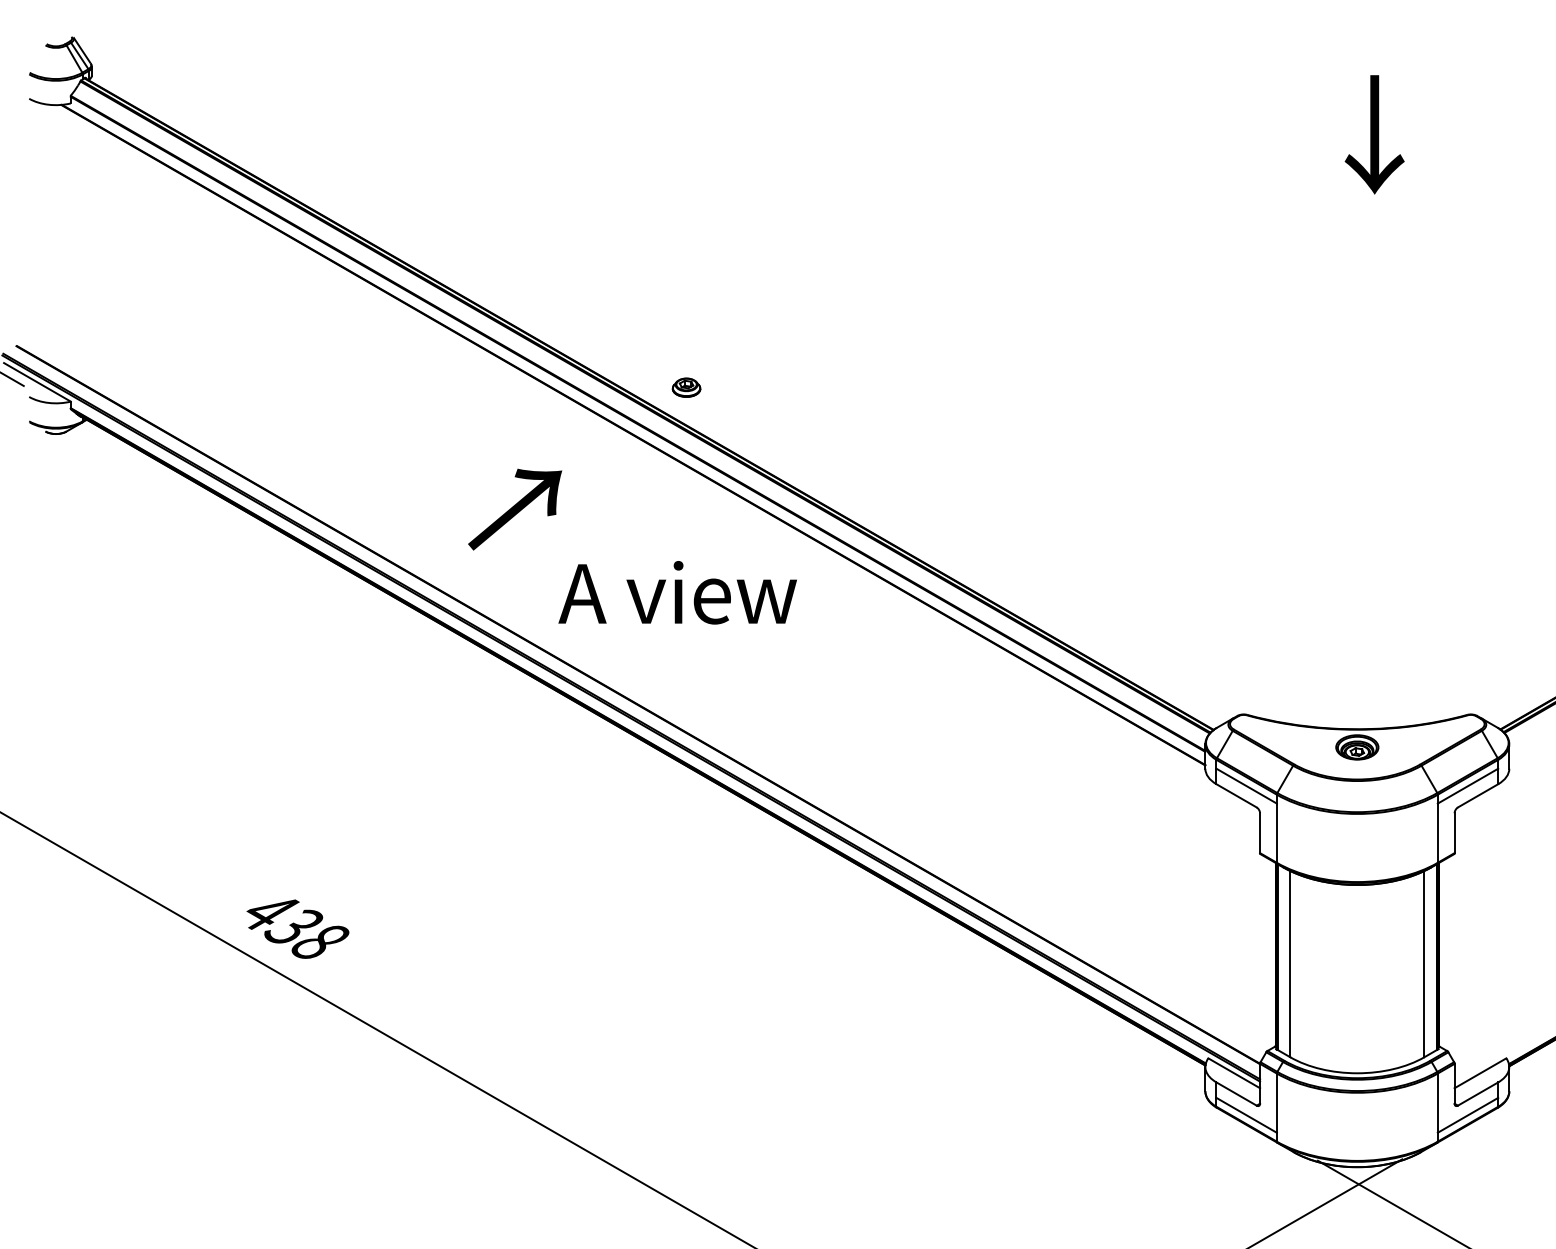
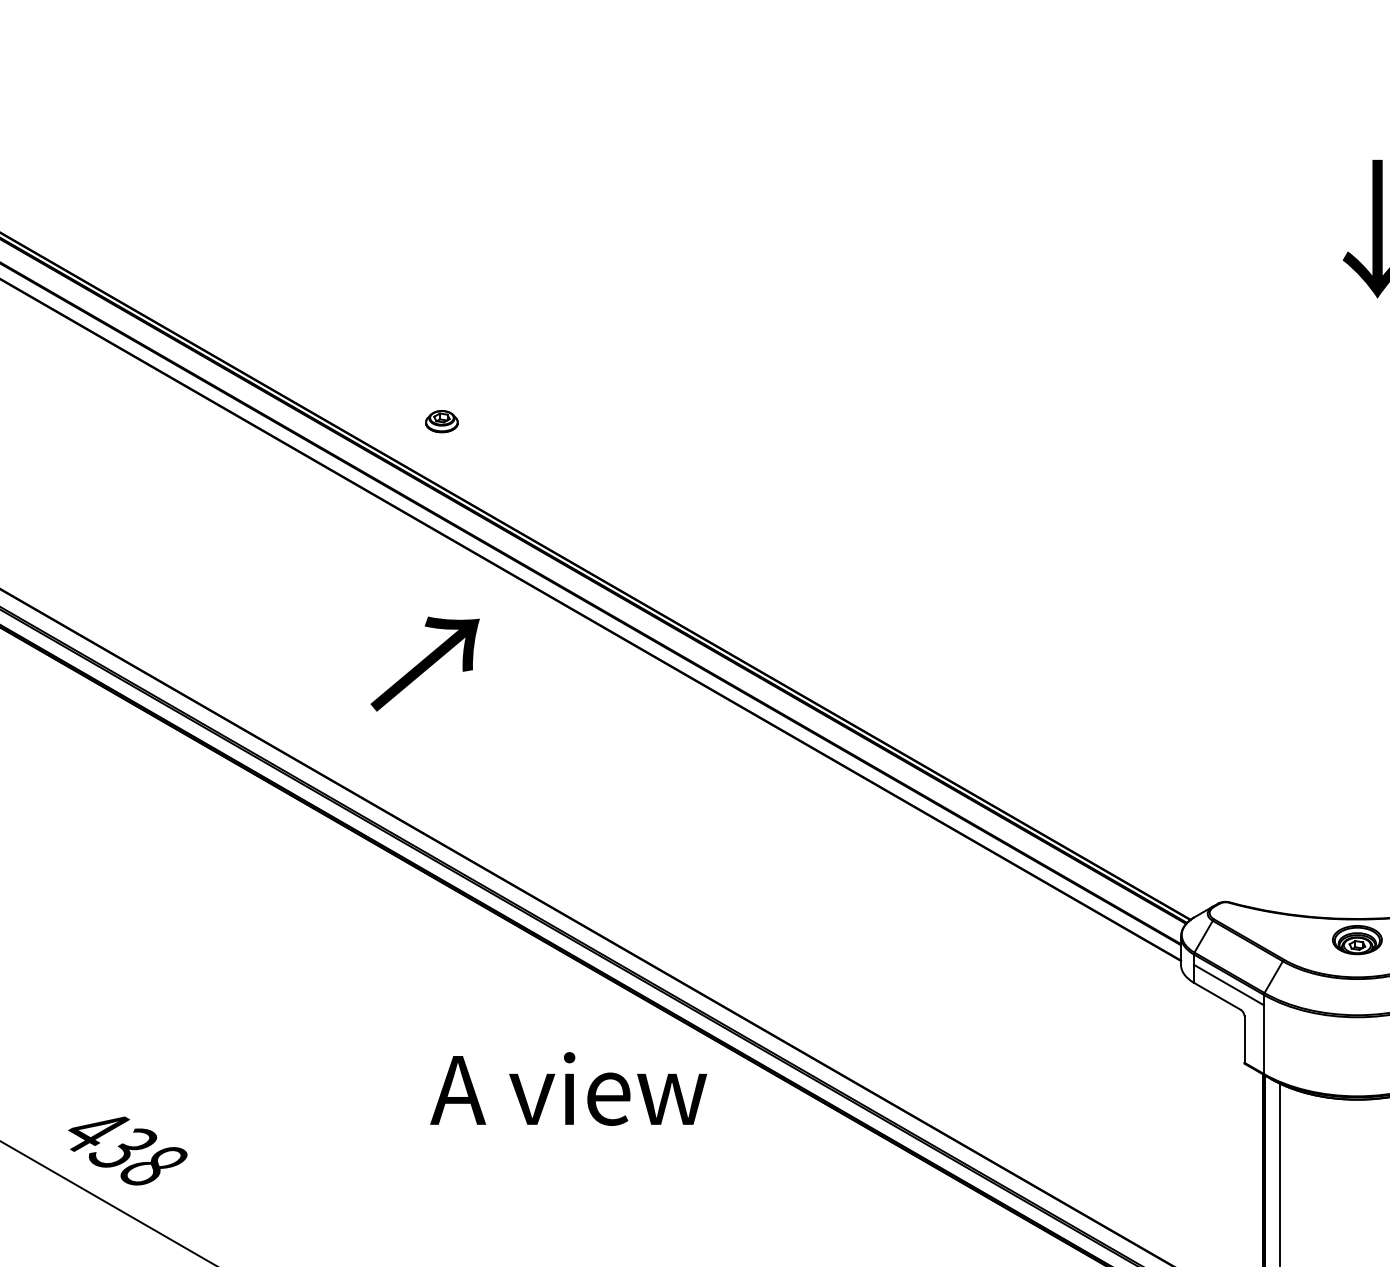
part: (686, 387) -> (441, 421), moved
text: (515, 509) -> (425, 663), moved
text: (677, 592) -> (568, 1088), moved

